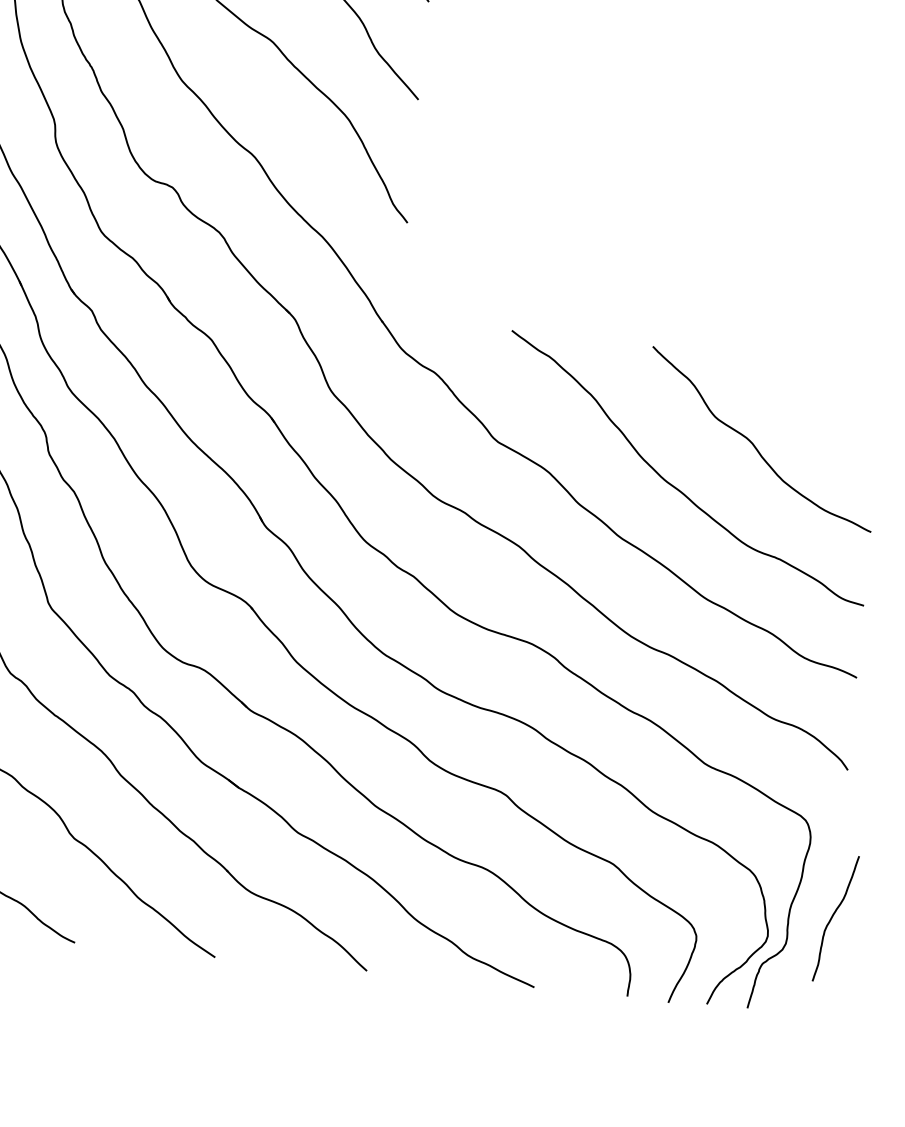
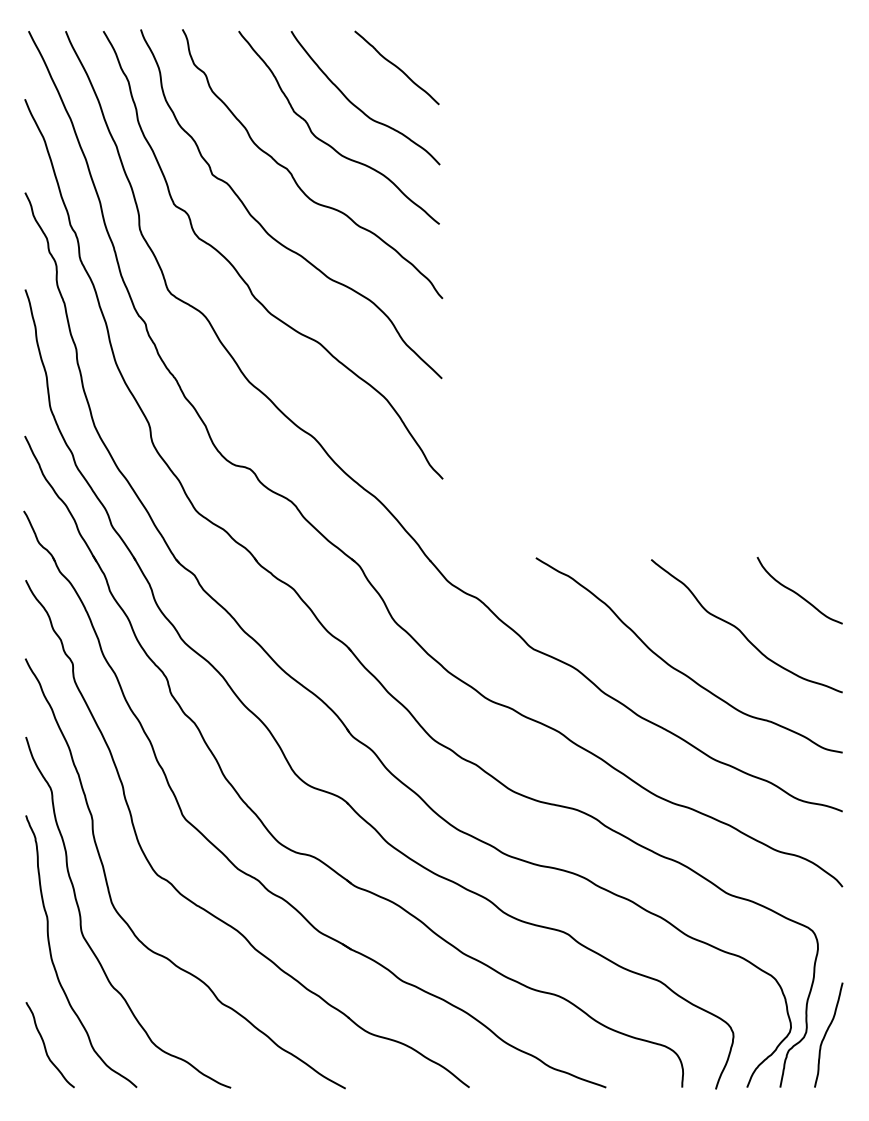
curve: (829, 405) -> (798, 593), added
curve: (833, 917) -> (826, 1034), moved

